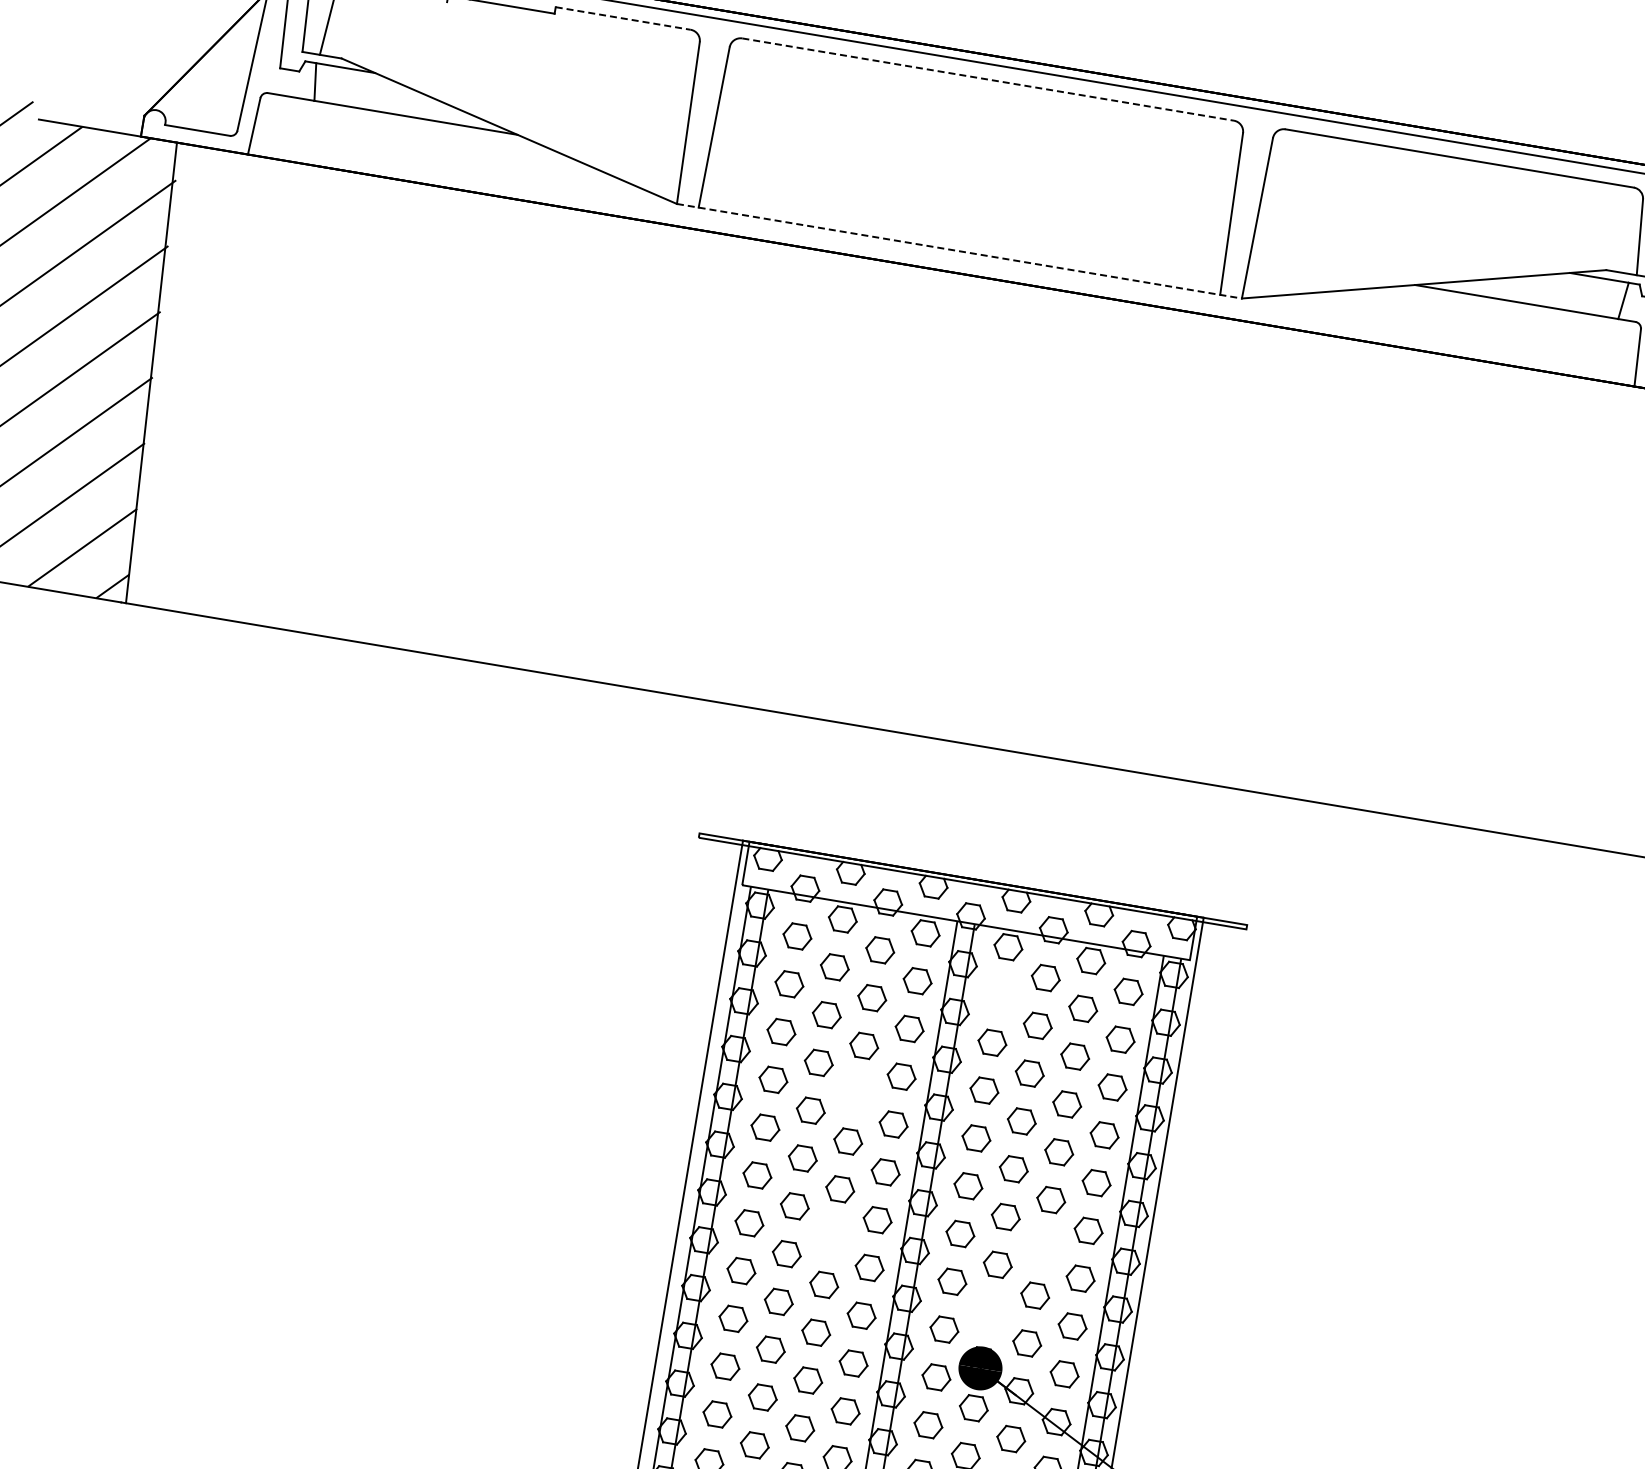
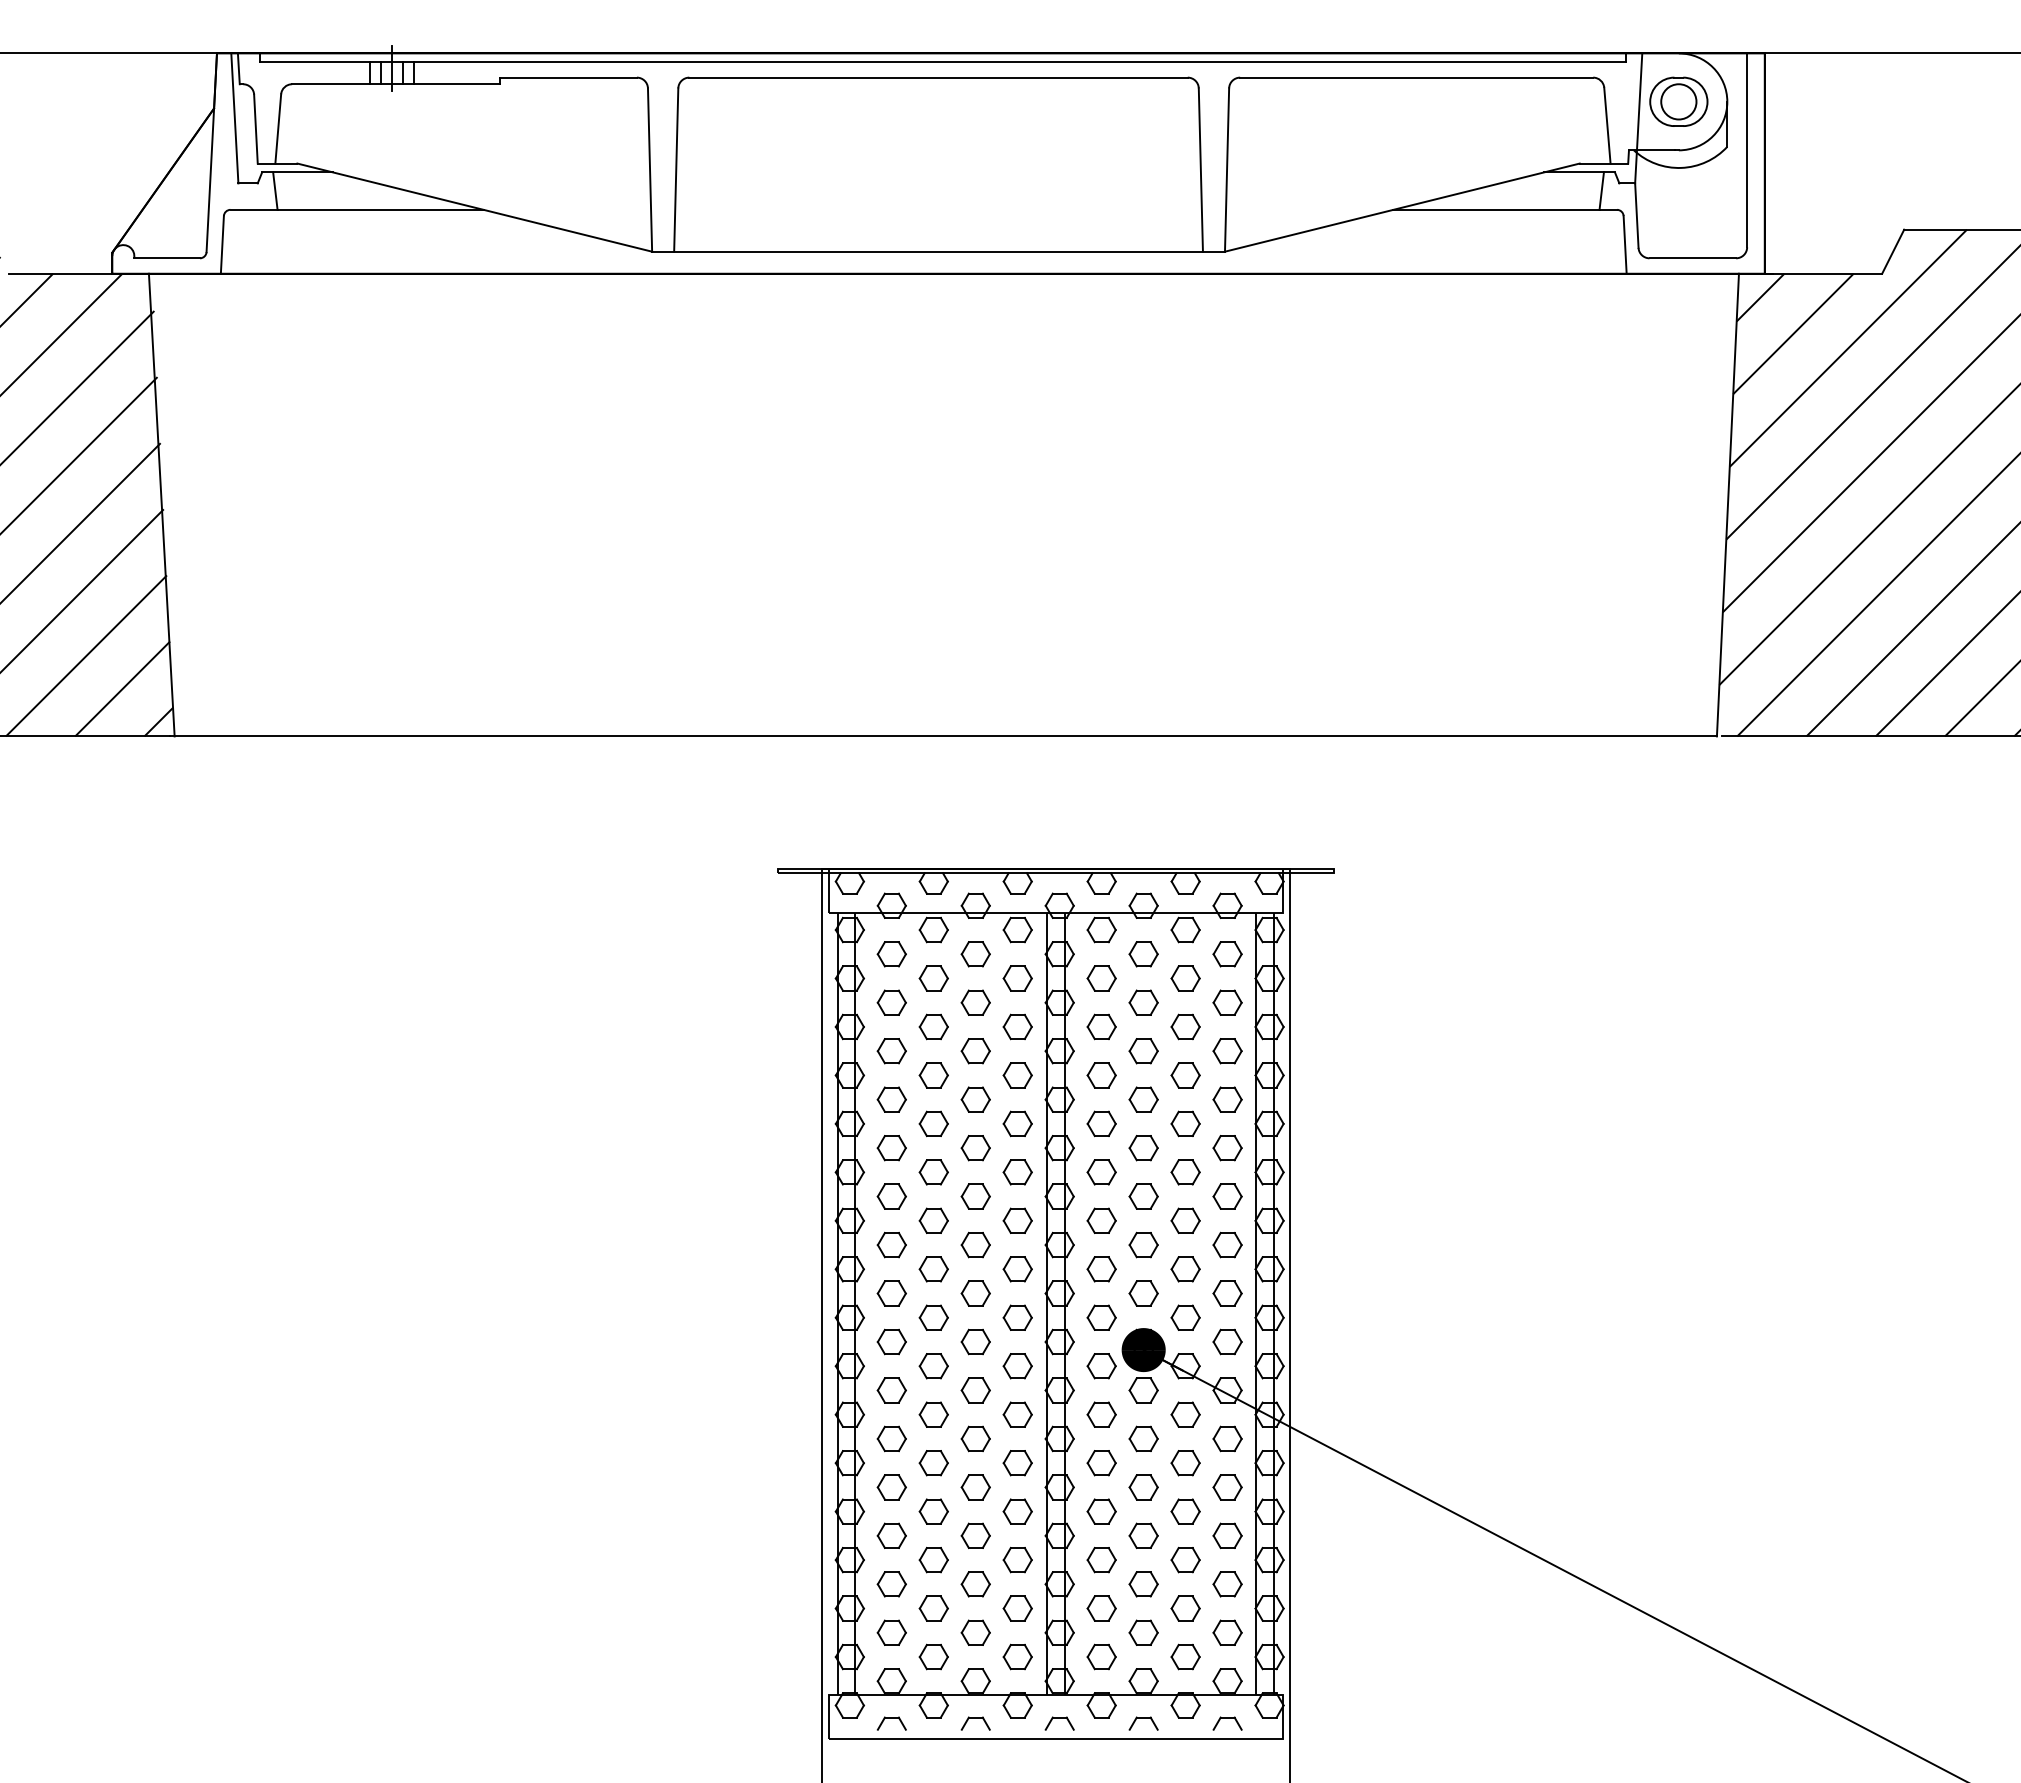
line: (624, 18) -> (569, 77), dashed -> solid
line: (989, 79) -> (939, 77), dashed -> solid
line: (960, 251) -> (939, 251), dashed -> solid
part: (1000, 994) -> (1101, 978), added
part: (855, 1093) -> (975, 1099), added
part: (832, 1236) -> (975, 1244), added
part: (1043, 1247) -> (1185, 1220), added
part: (989, 1312) -> (1143, 1293), added

